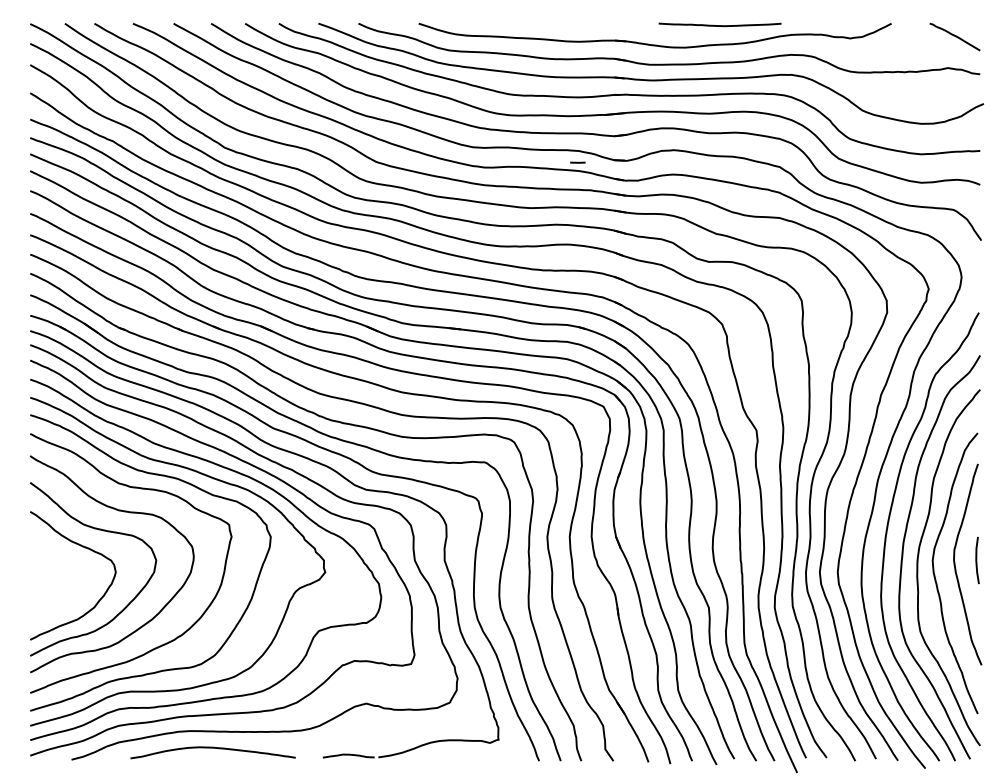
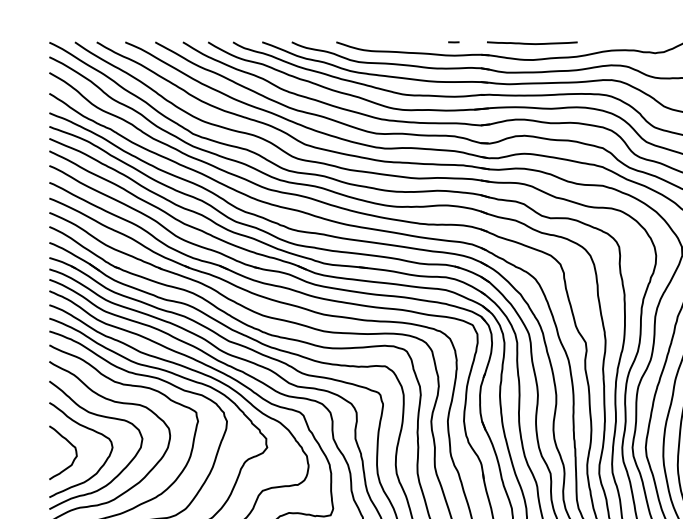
curve: (719, 25) -> (531, 43), moved
line: (577, 162) -> (453, 42), moved
curve: (59, 568) -> (70, 444), added

